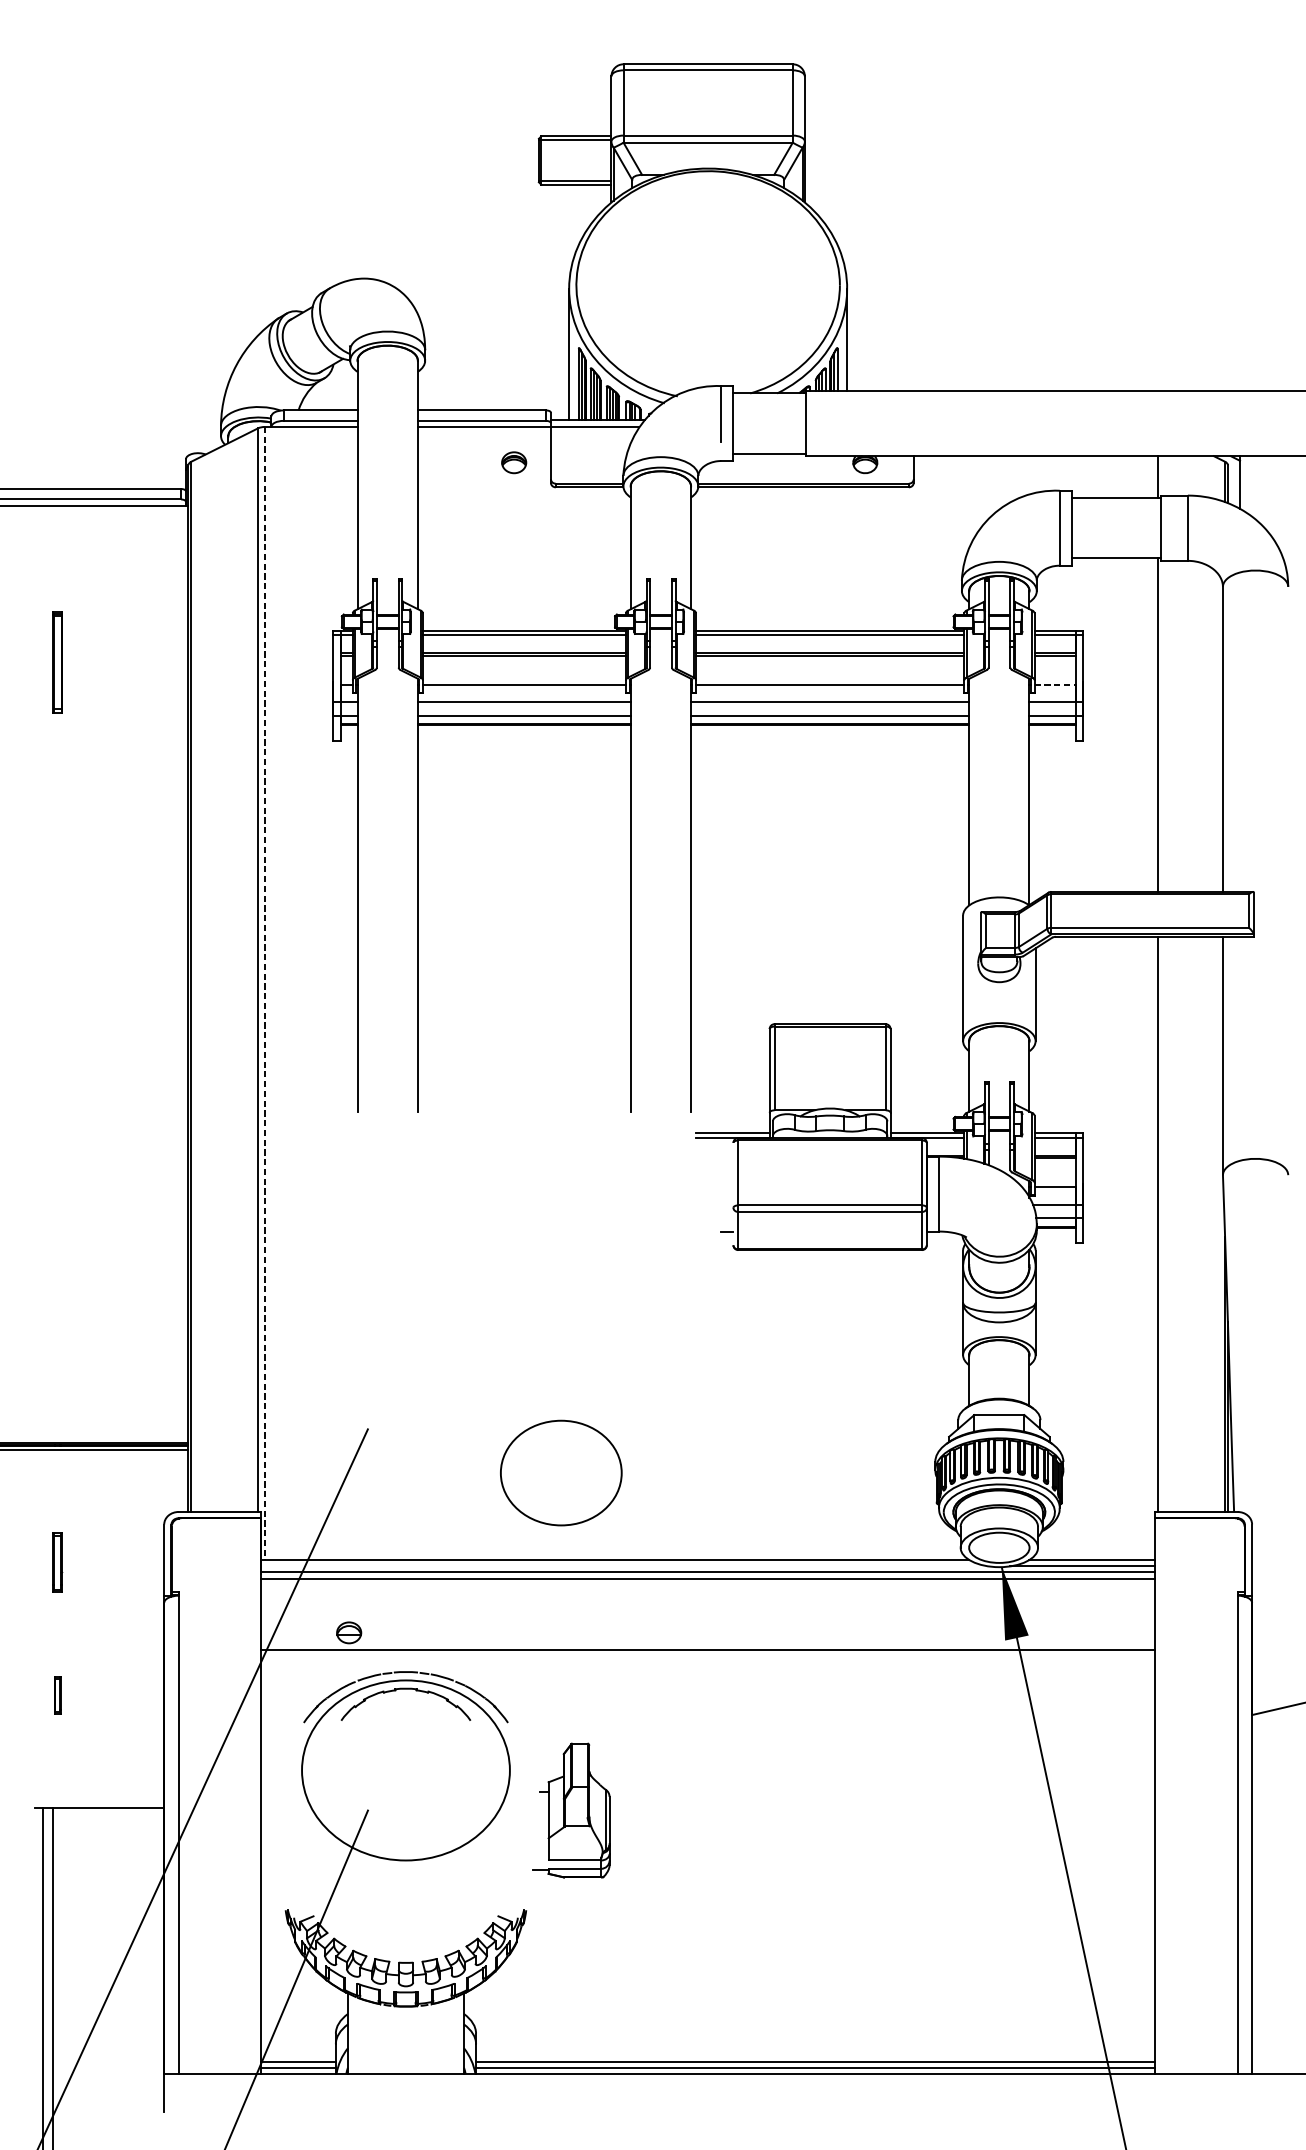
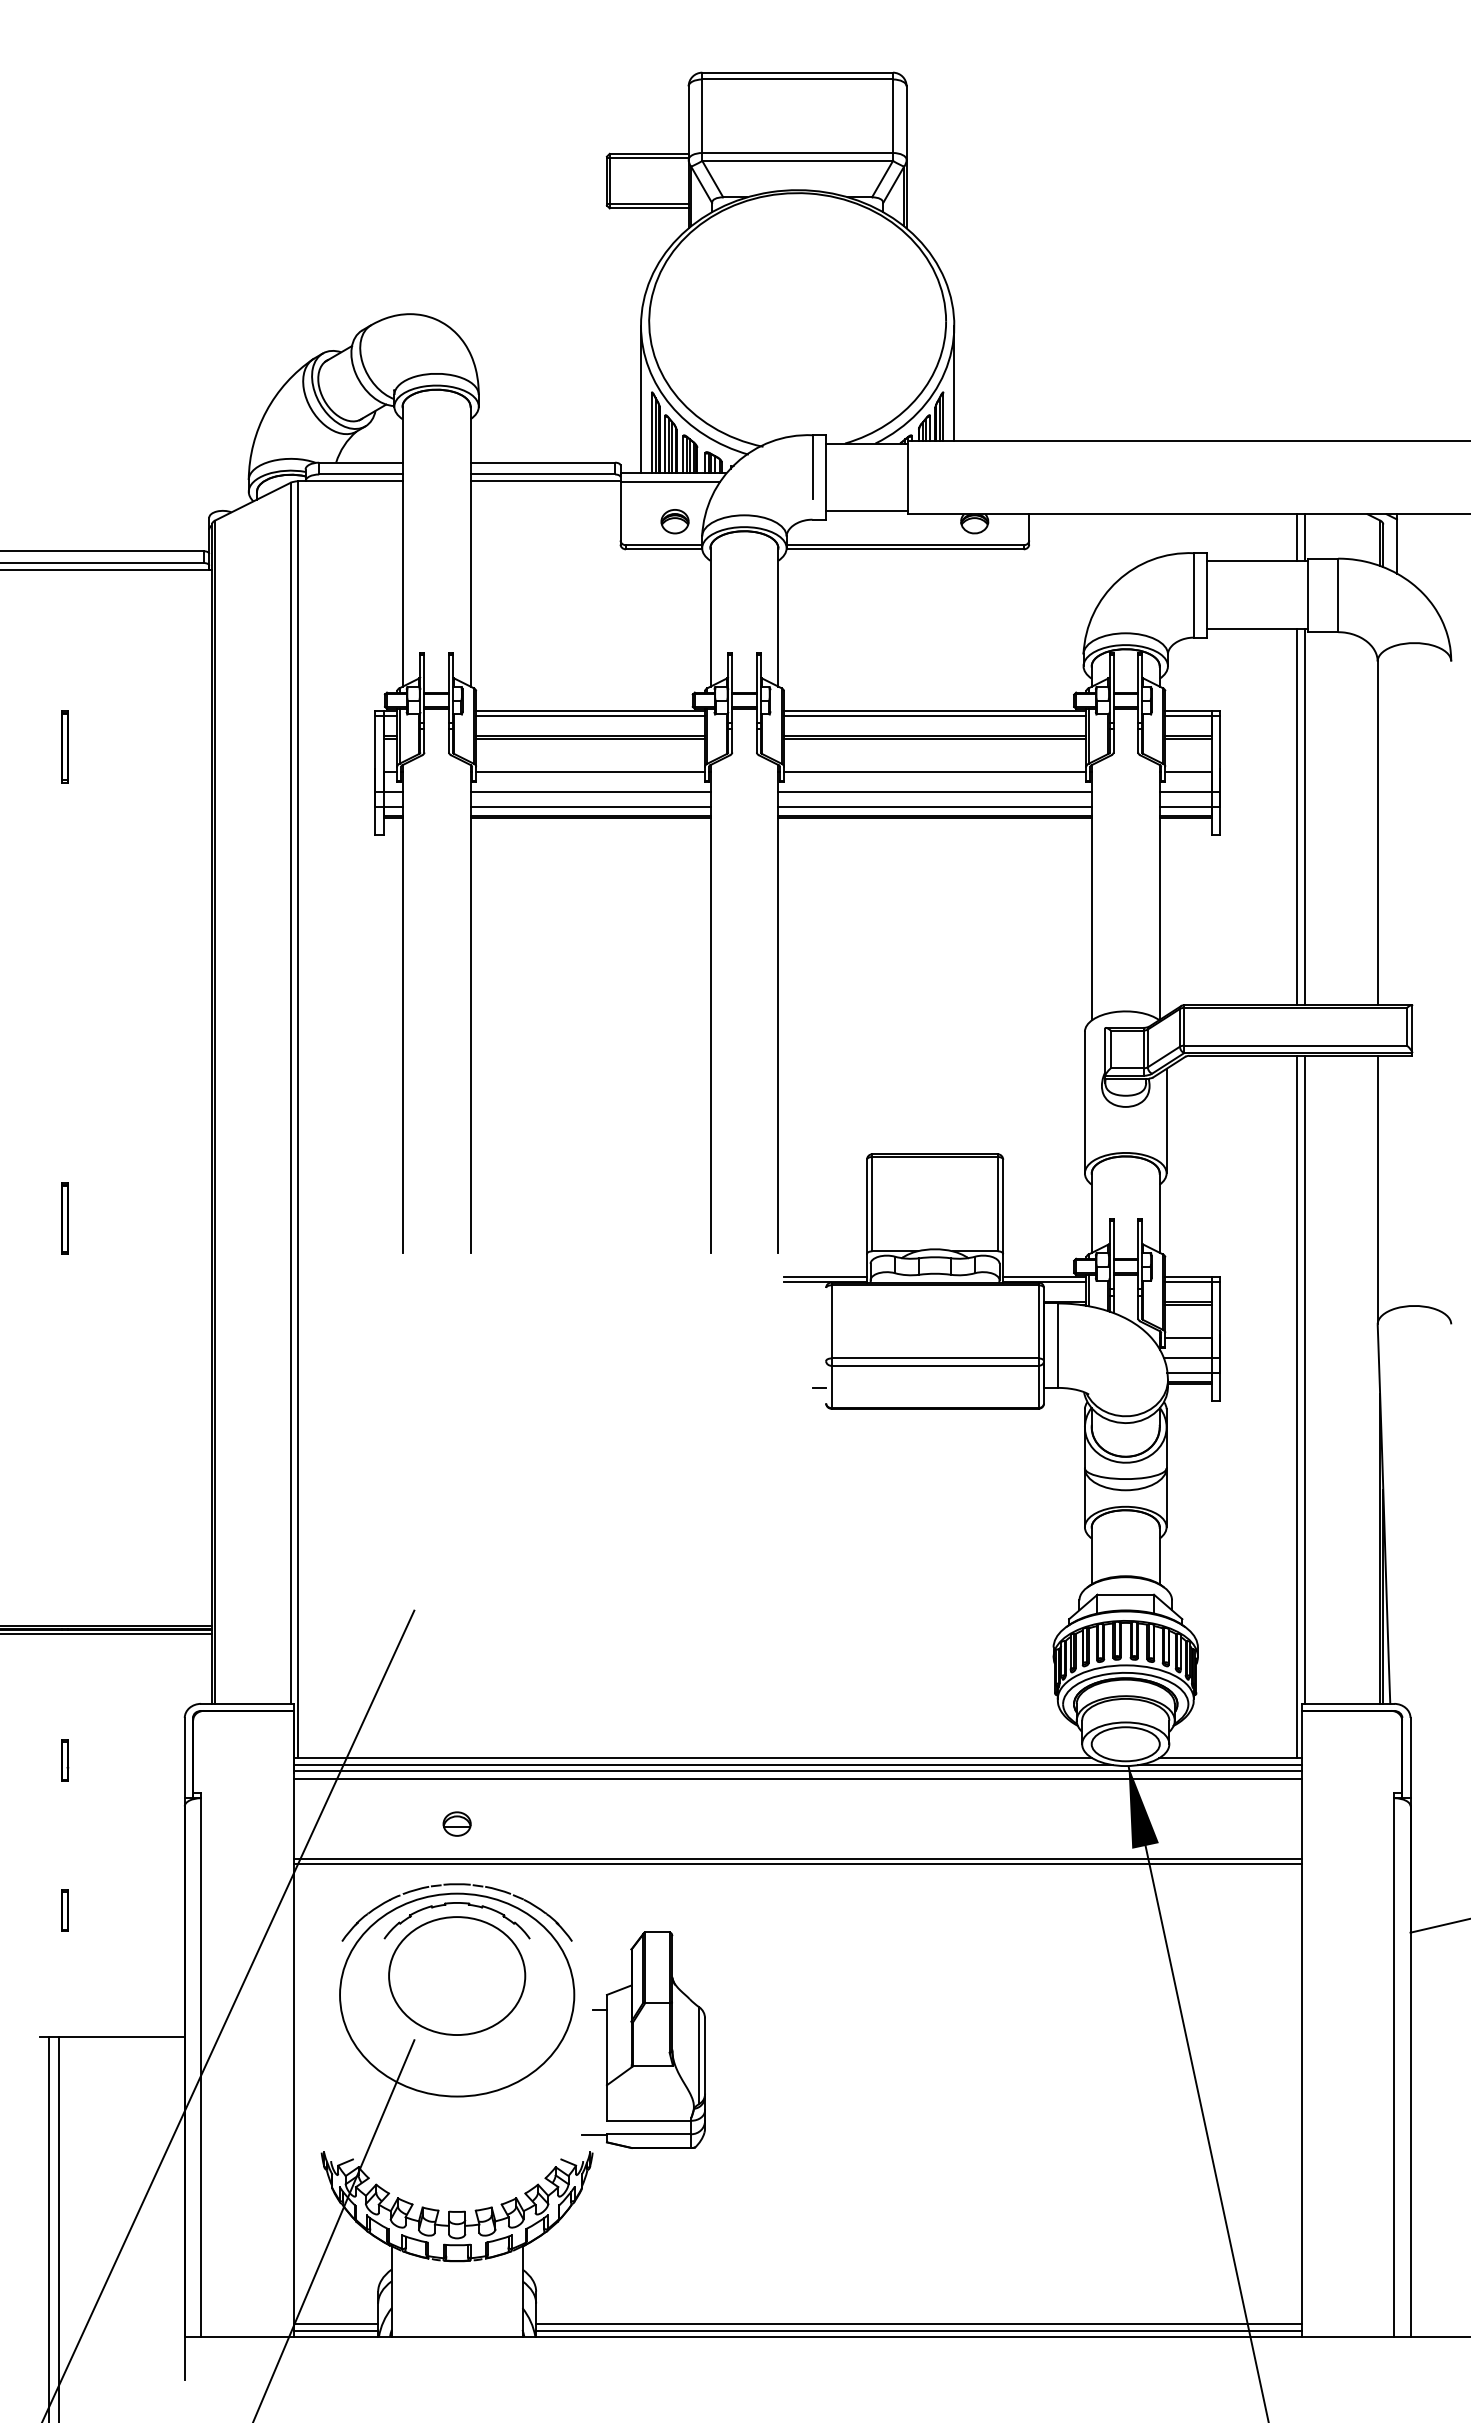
part: (513, 462) -> (674, 521), moved
line: (1151, 476) -> (1297, 537), added
part: (57, 662) -> (64, 746), size x0.62
line: (1055, 684) -> (1189, 771), dashed -> solid
line: (1151, 725) -> (1297, 817), added
line: (265, 994) -> (298, 1120), dashed -> solid
part: (57, 1081) -> (64, 1218), added
line: (1151, 1248) -> (1297, 1406), added
part: (561, 1472) -> (457, 1975), moved
part: (58, 1562) -> (65, 1760), size x0.62
line: (624, 1566) -> (703, 1765), added
part: (348, 1632) -> (456, 1823), moved
line: (708, 1653) -> (797, 1863), added
part: (571, 1809) -> (643, 2039), size x1.43

